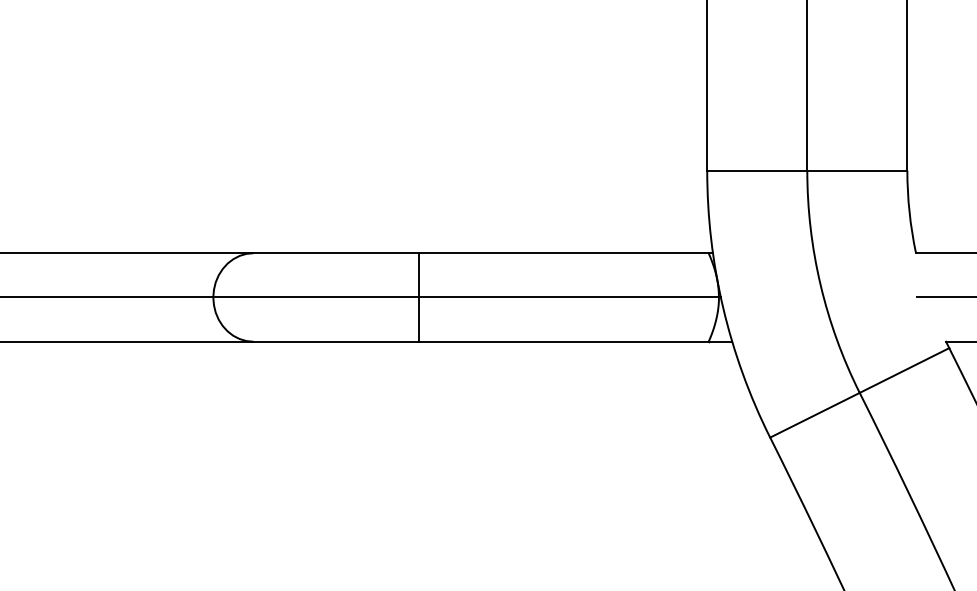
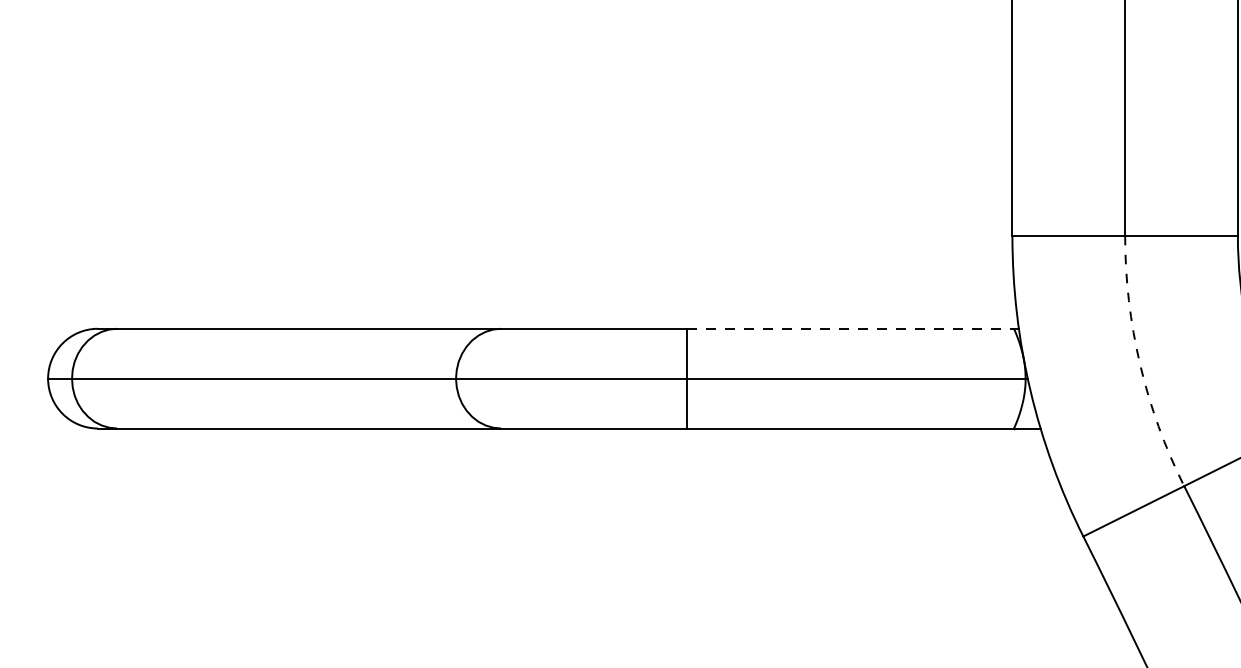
line: (564, 252) -> (851, 328), solid -> dashed
arc: (820, 284) -> (1140, 364), solid -> dashed

